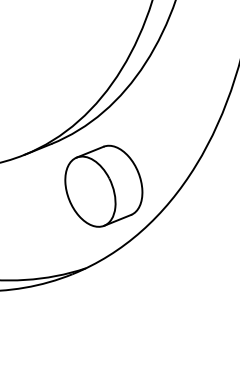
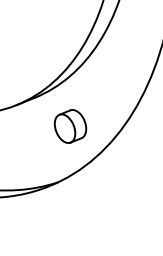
part: (103, 186) -> (70, 126), size x0.6

